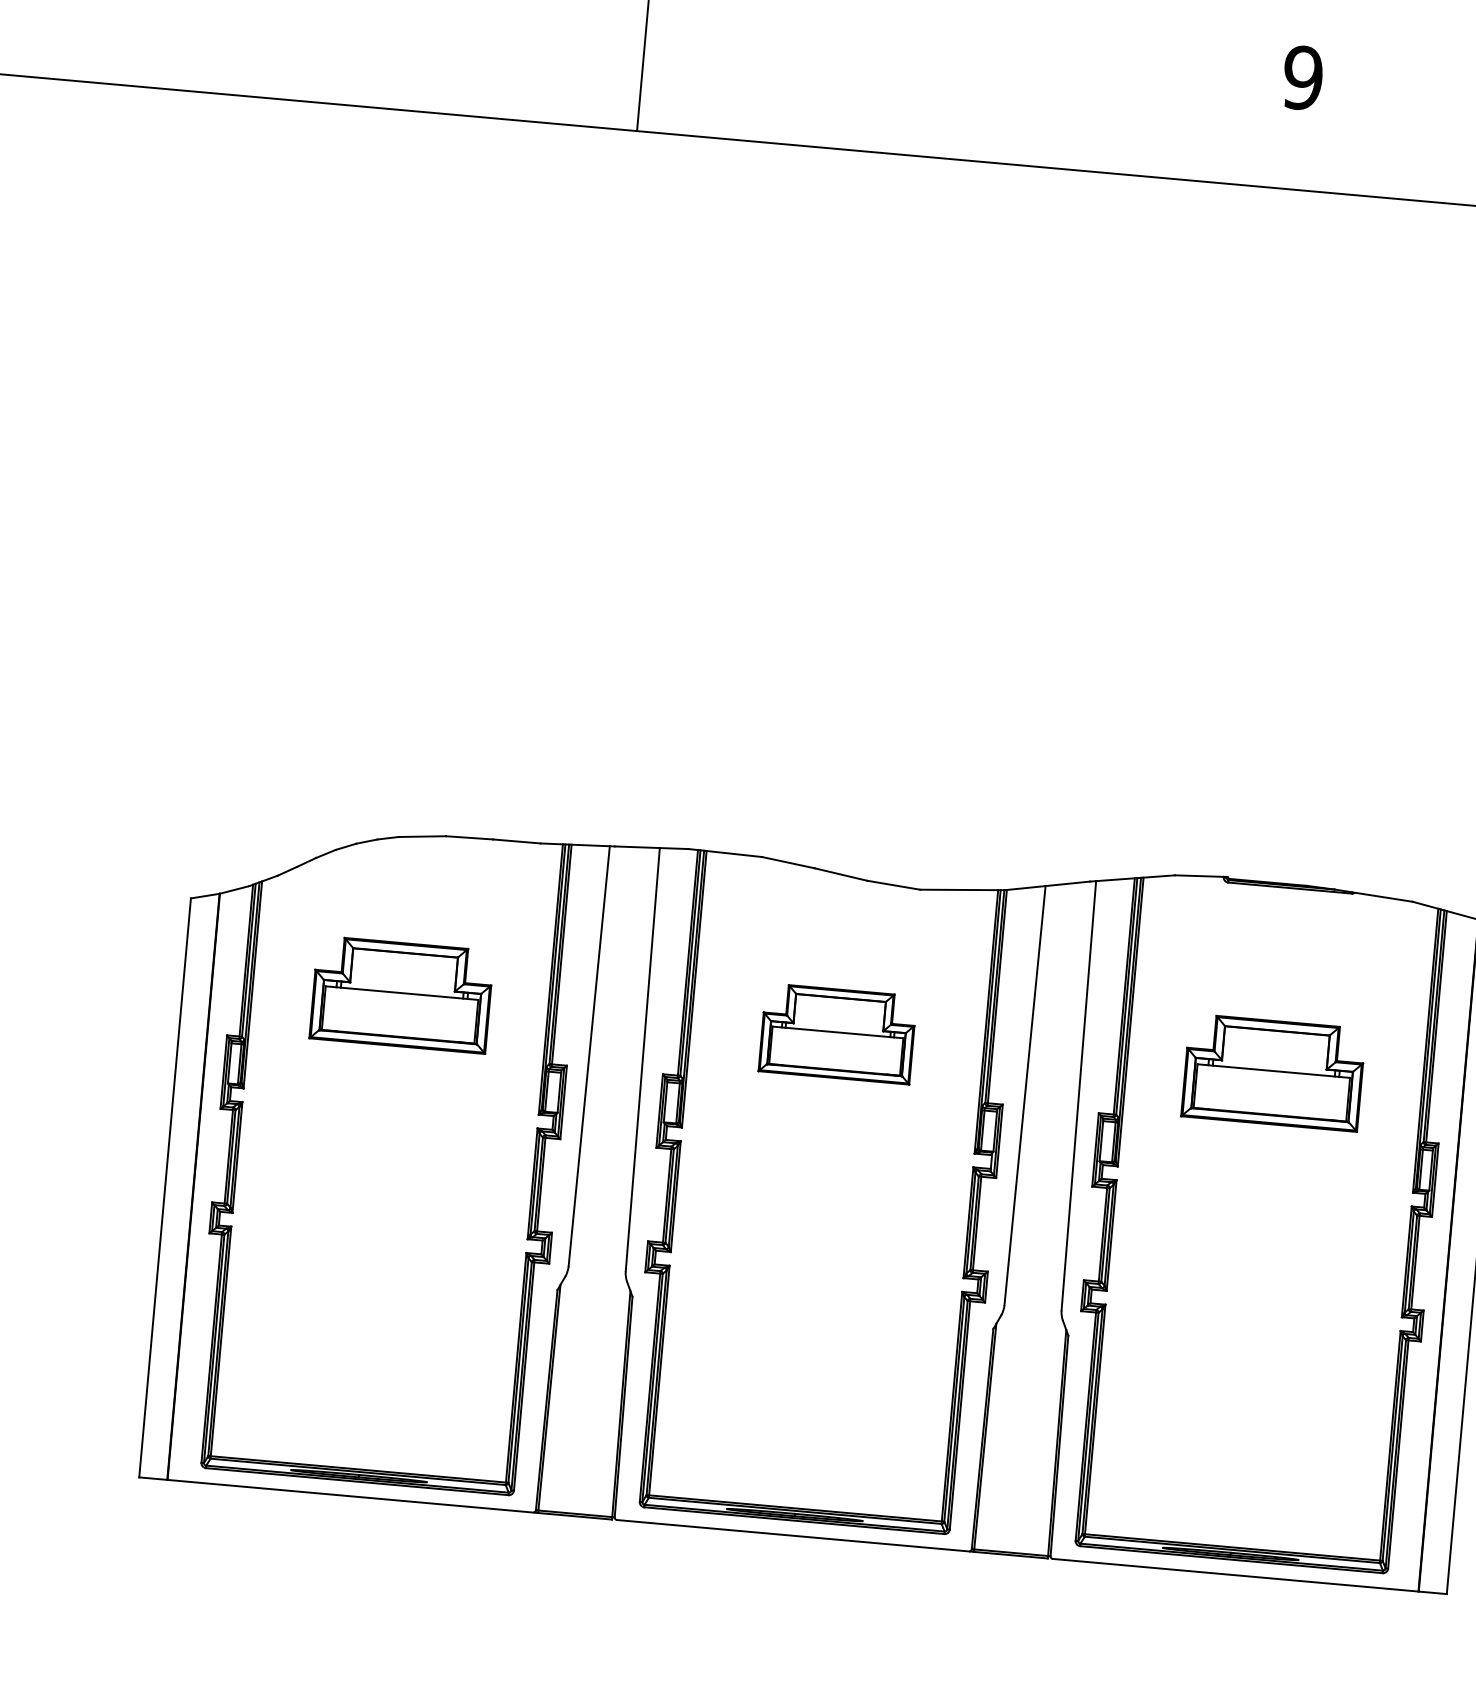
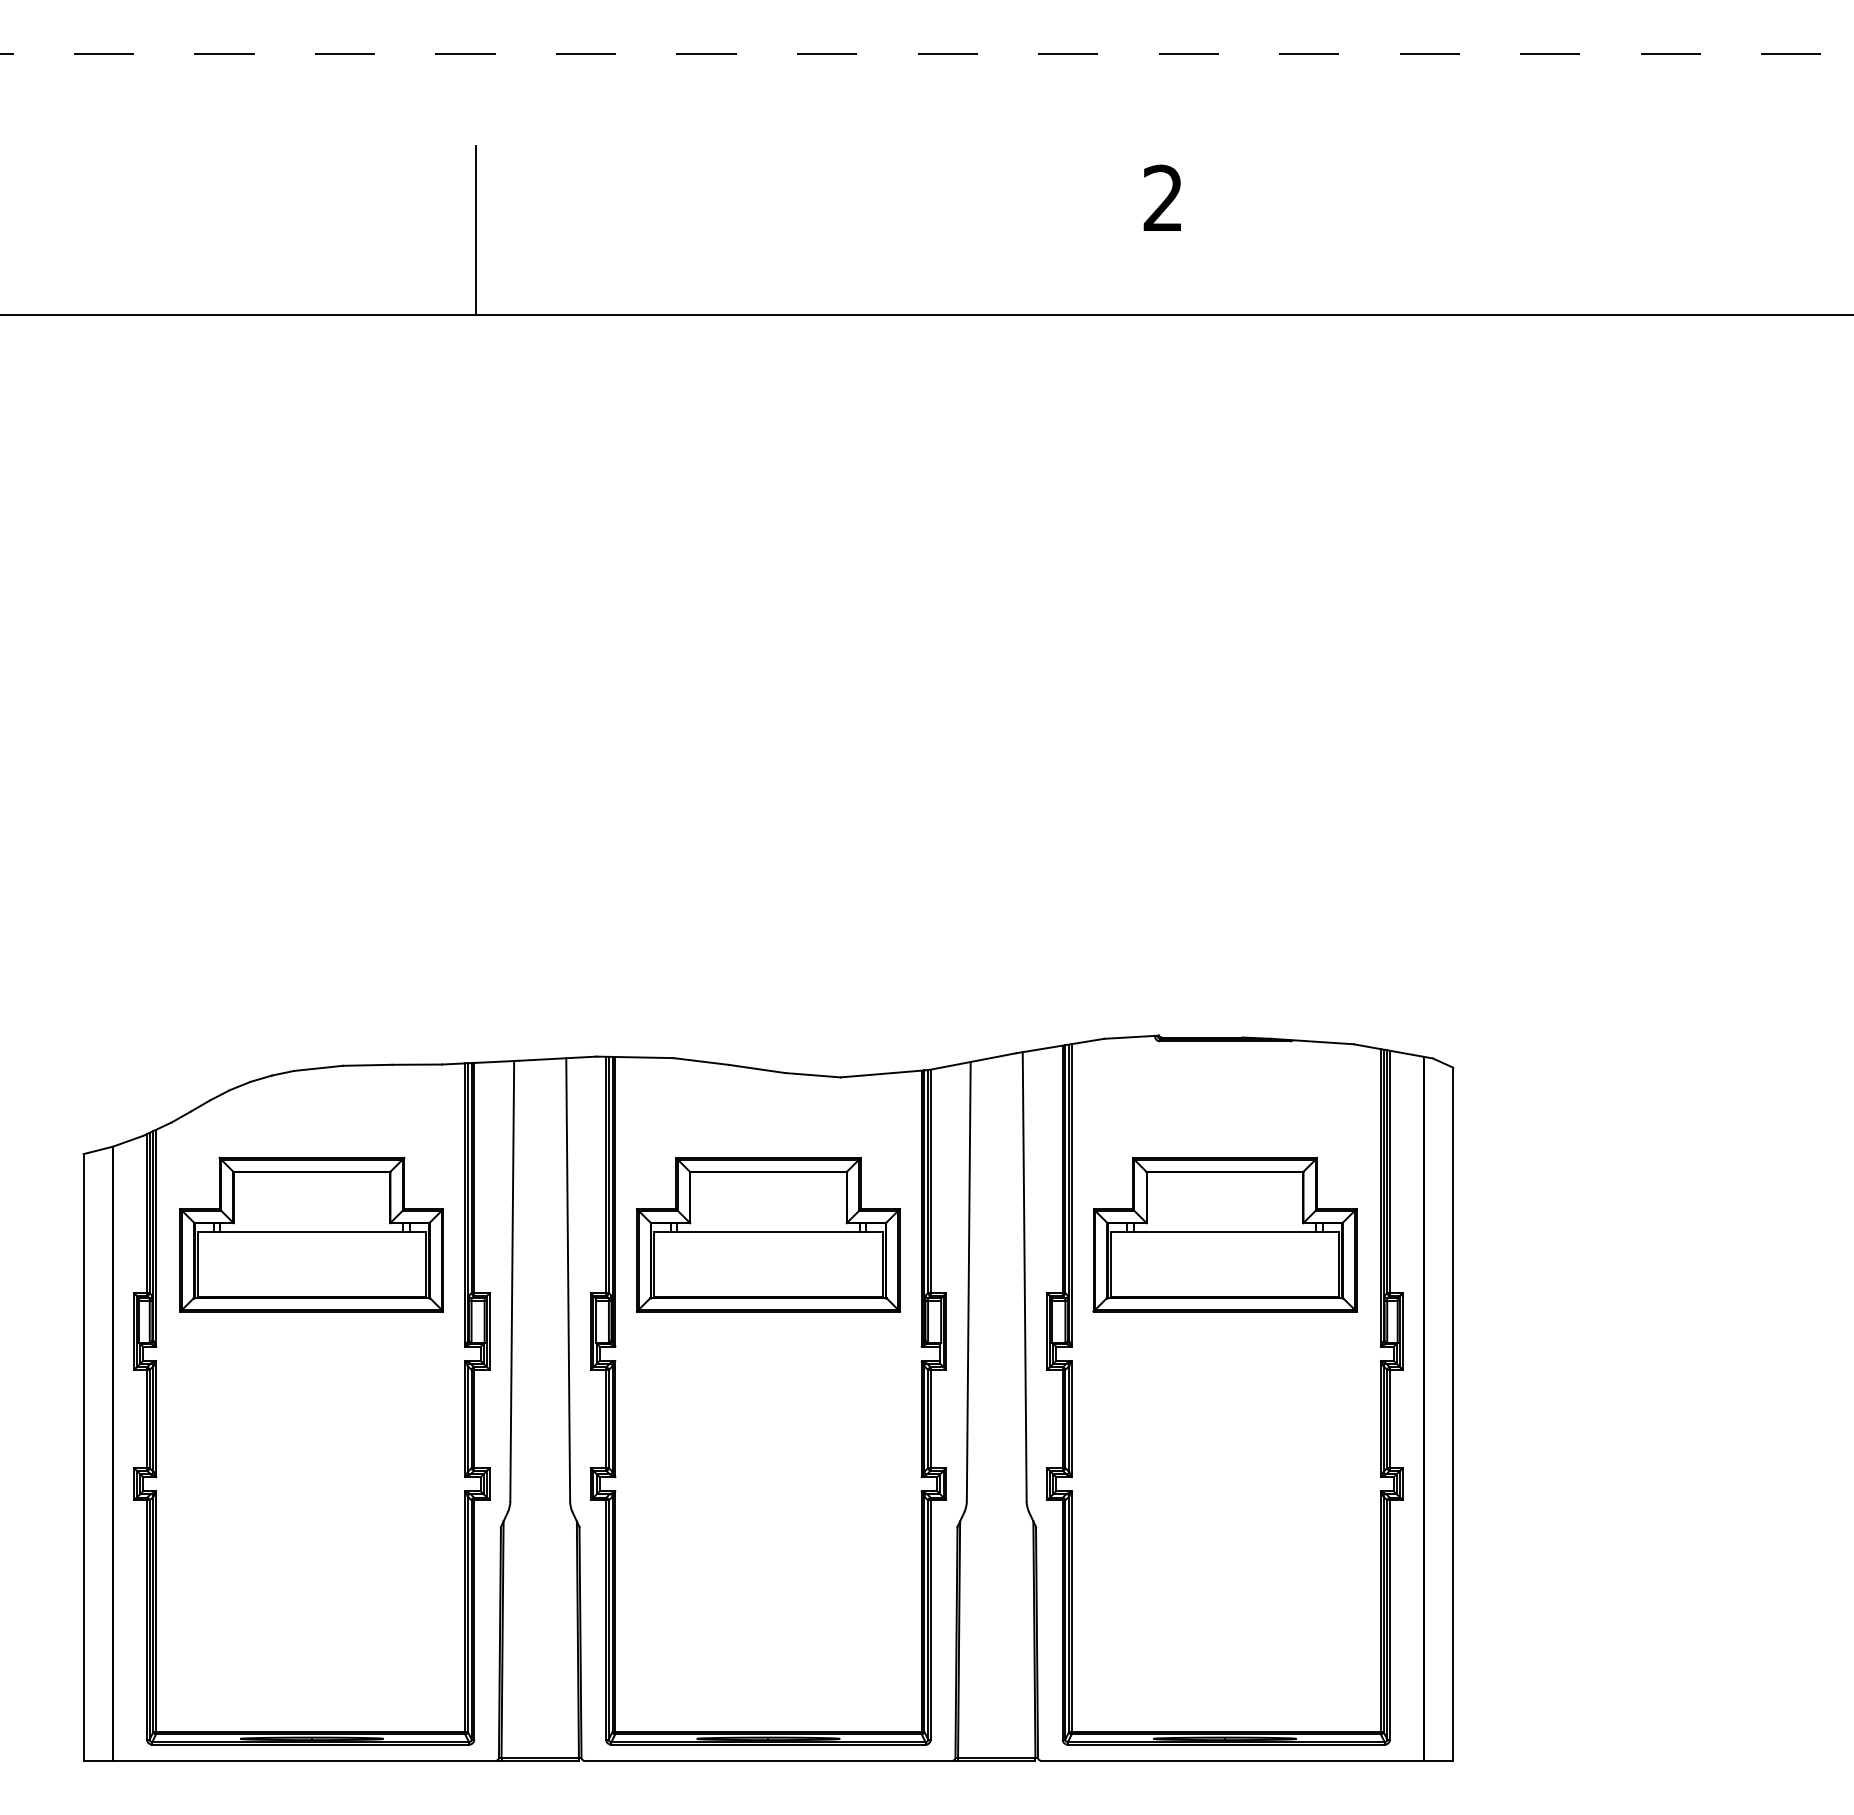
text: (1303, 78) -> (1163, 198), 9 -> 2
part: (401, 994) -> (311, 1234), size x1.43
part: (837, 1033) -> (768, 1234), size x1.67
part: (1273, 1072) -> (1224, 1234), size x1.43

